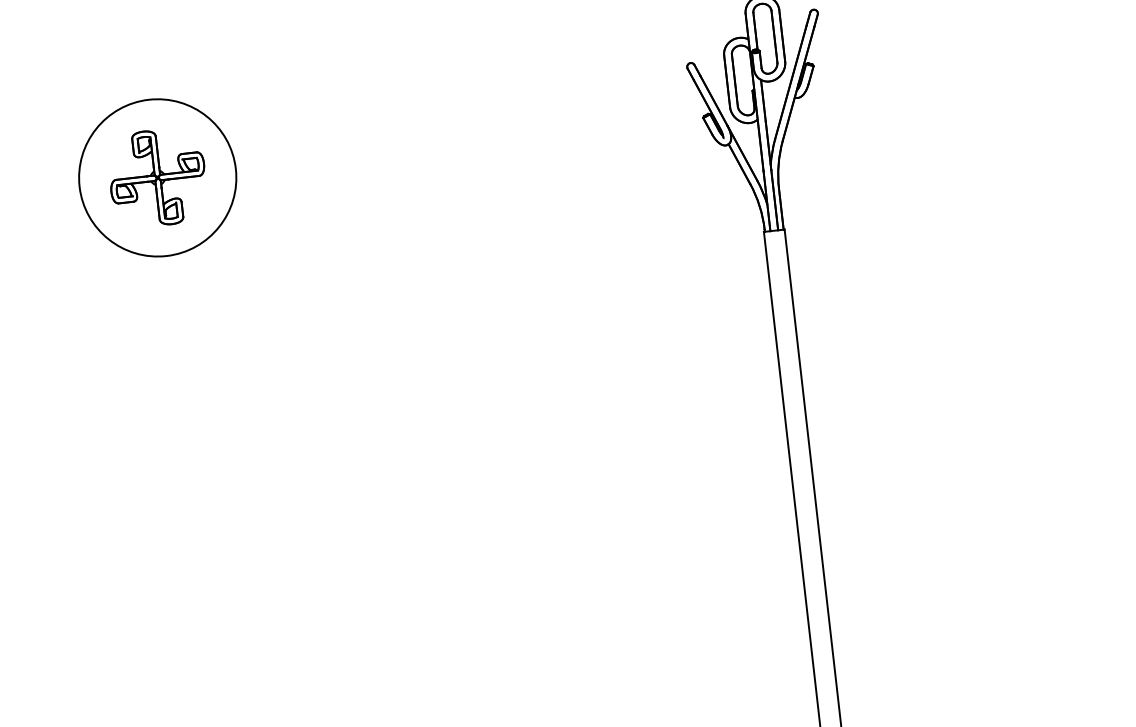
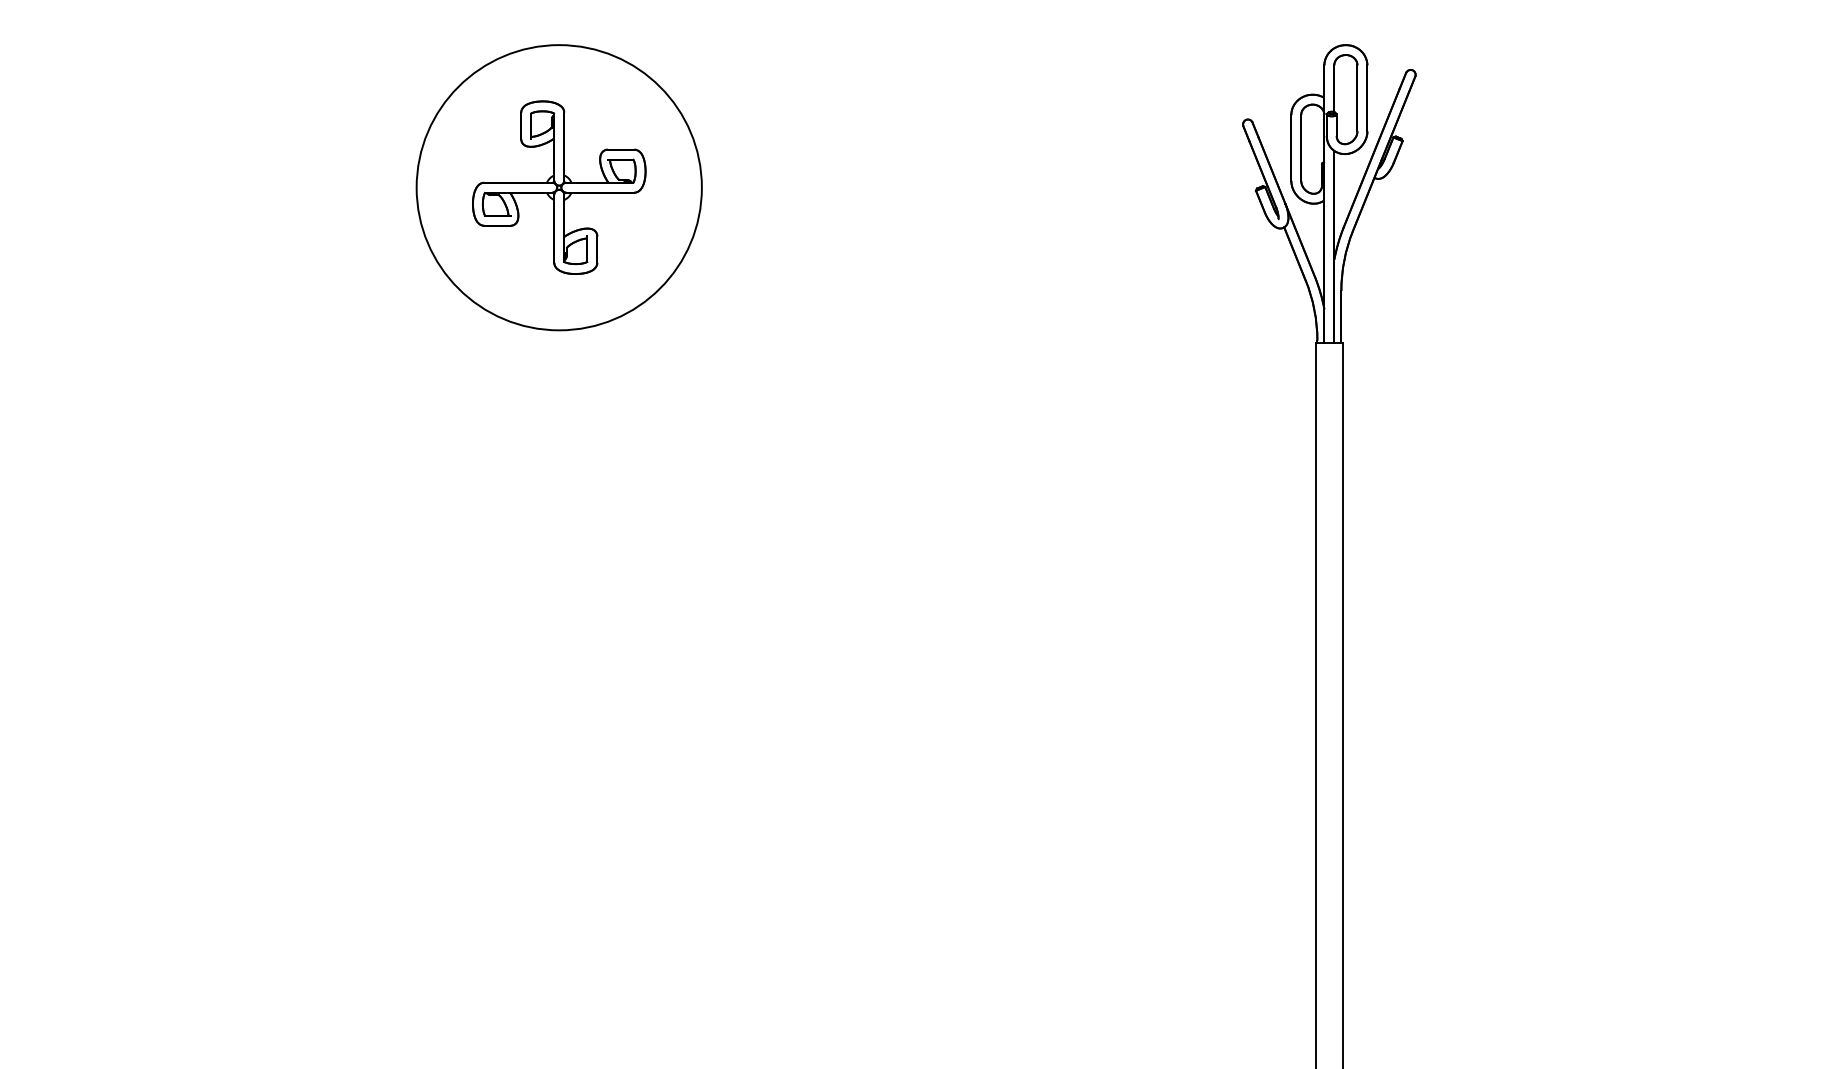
part: (157, 177) -> (558, 187), size x1.43

